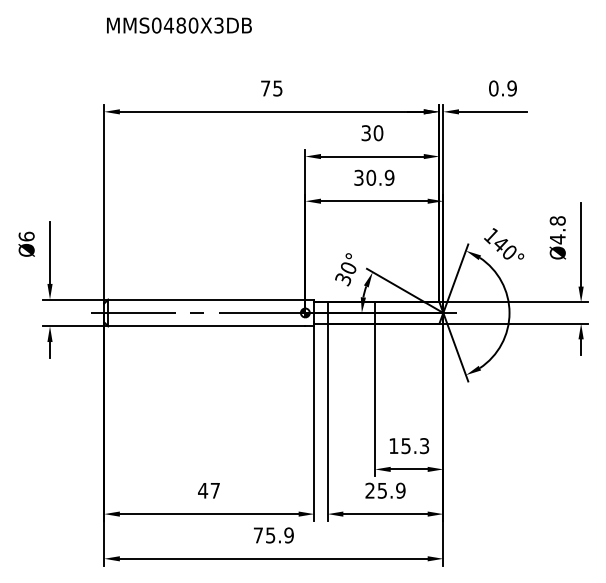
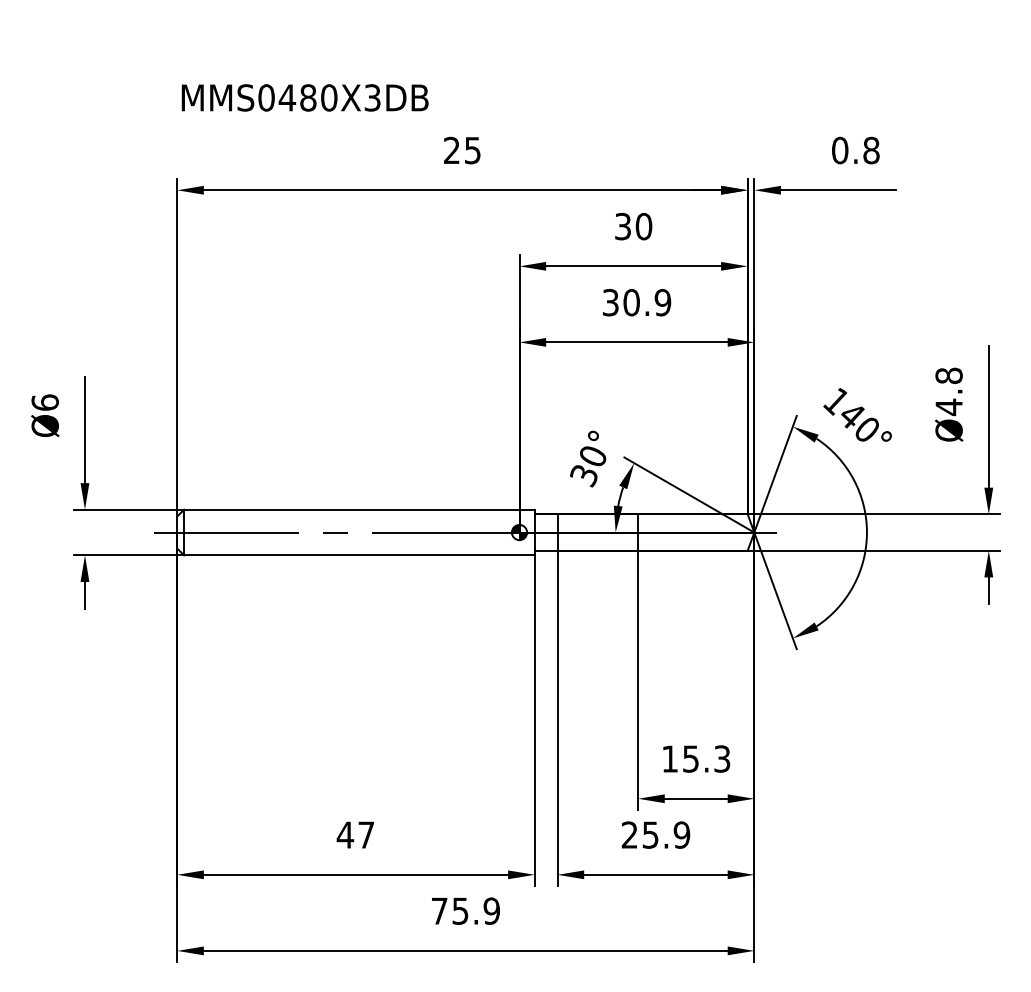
text: (179, 25) -> (305, 97), moved
text: (265, 88) -> (451, 150), 75 -> 25
text: (511, 88) -> (870, 150), 0.9 -> 0.8

